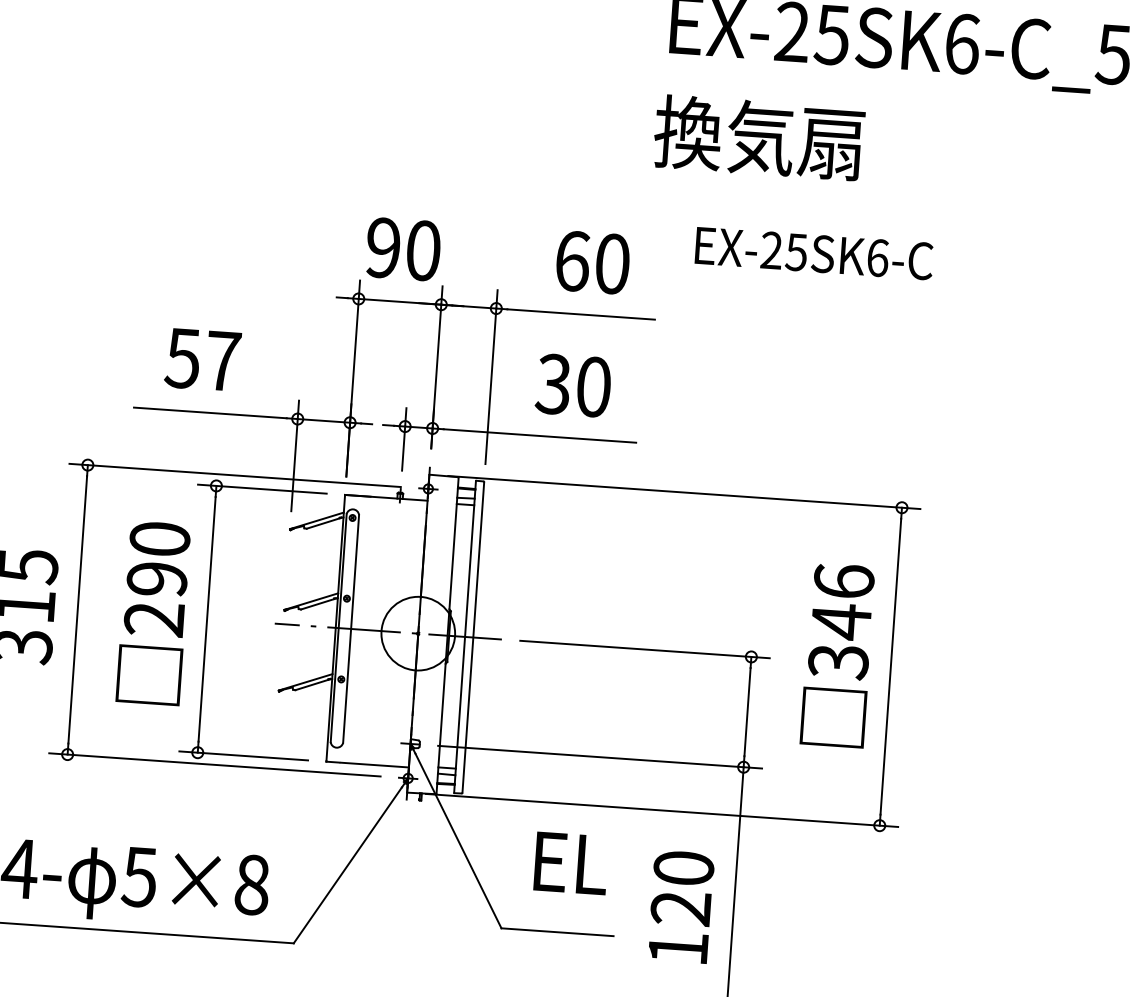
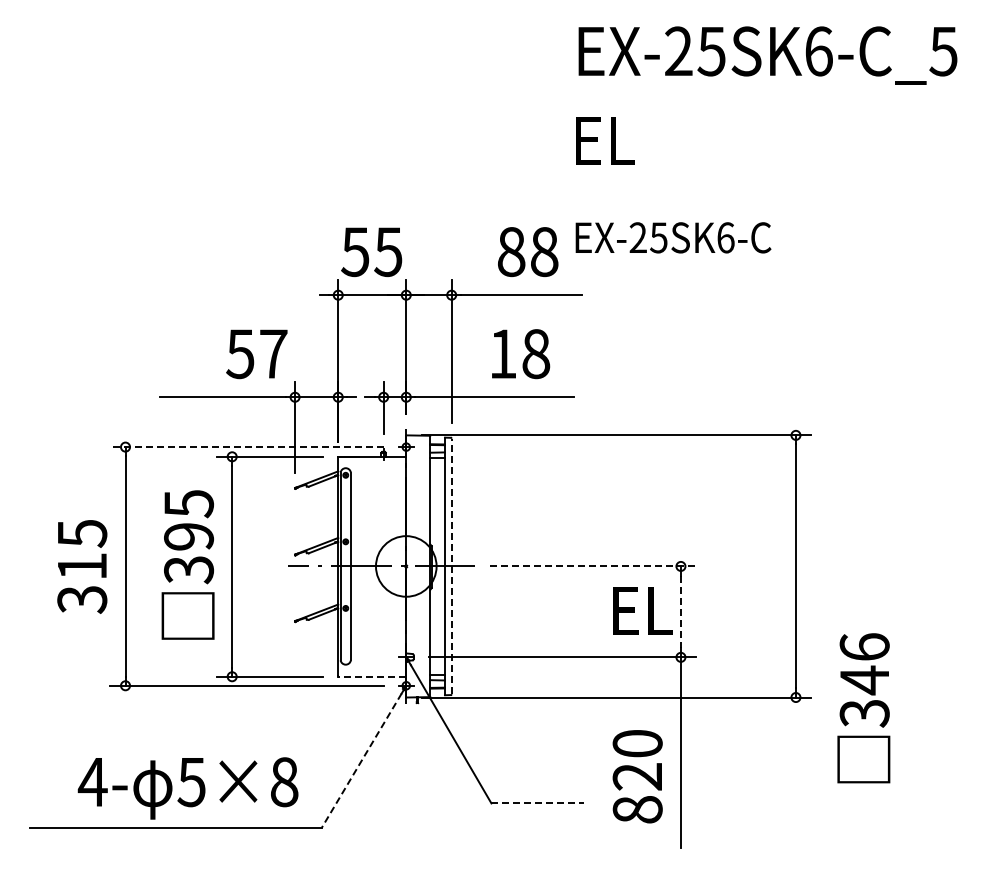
text: (759, 137) -> (657, 139), 換気扇 -> EL
text: (402, 249) -> (371, 252), 90 -> 55
text: (814, 253) -> (673, 237), moved
text: (593, 262) -> (528, 251), 60 -> 88
text: (202, 360) -> (256, 354), moved
text: (573, 386) -> (519, 354), 30 -> 18
line: (234, 475) -> (246, 447), solid -> dashed
text: (157, 580) -> (189, 537), 290 -> 395
line: (473, 637) -> (451, 566), solid -> dashed
line: (645, 649) -> (593, 566), solid -> dashed
text: (837, 655) -> (863, 708), moved
line: (746, 712) -> (680, 612), solid -> dashed
line: (366, 764) -> (371, 676), solid -> dashed
text: (570, 862) -> (642, 610), moved
line: (347, 866) -> (361, 761), solid -> dashed
line: (558, 932) -> (538, 803), solid -> dashed
text: (678, 948) -> (637, 809), 120 -> 820

